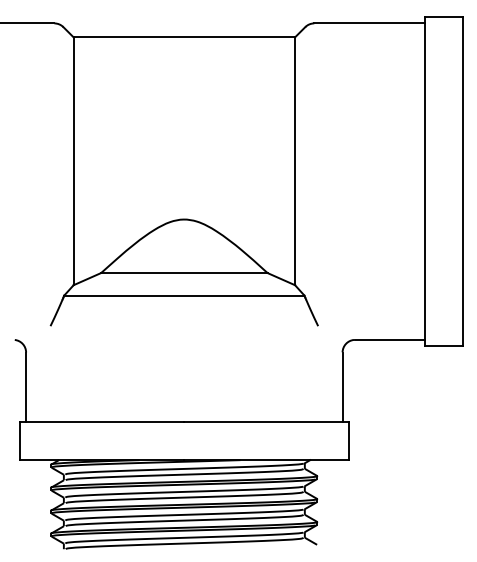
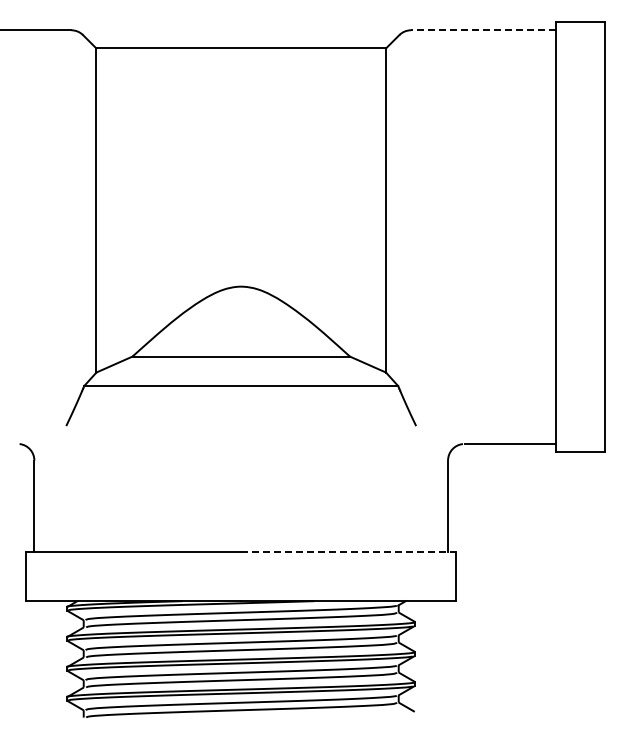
line: (368, 23) -> (482, 30), solid -> dashed
line: (266, 422) -> (348, 551), solid -> dashed

